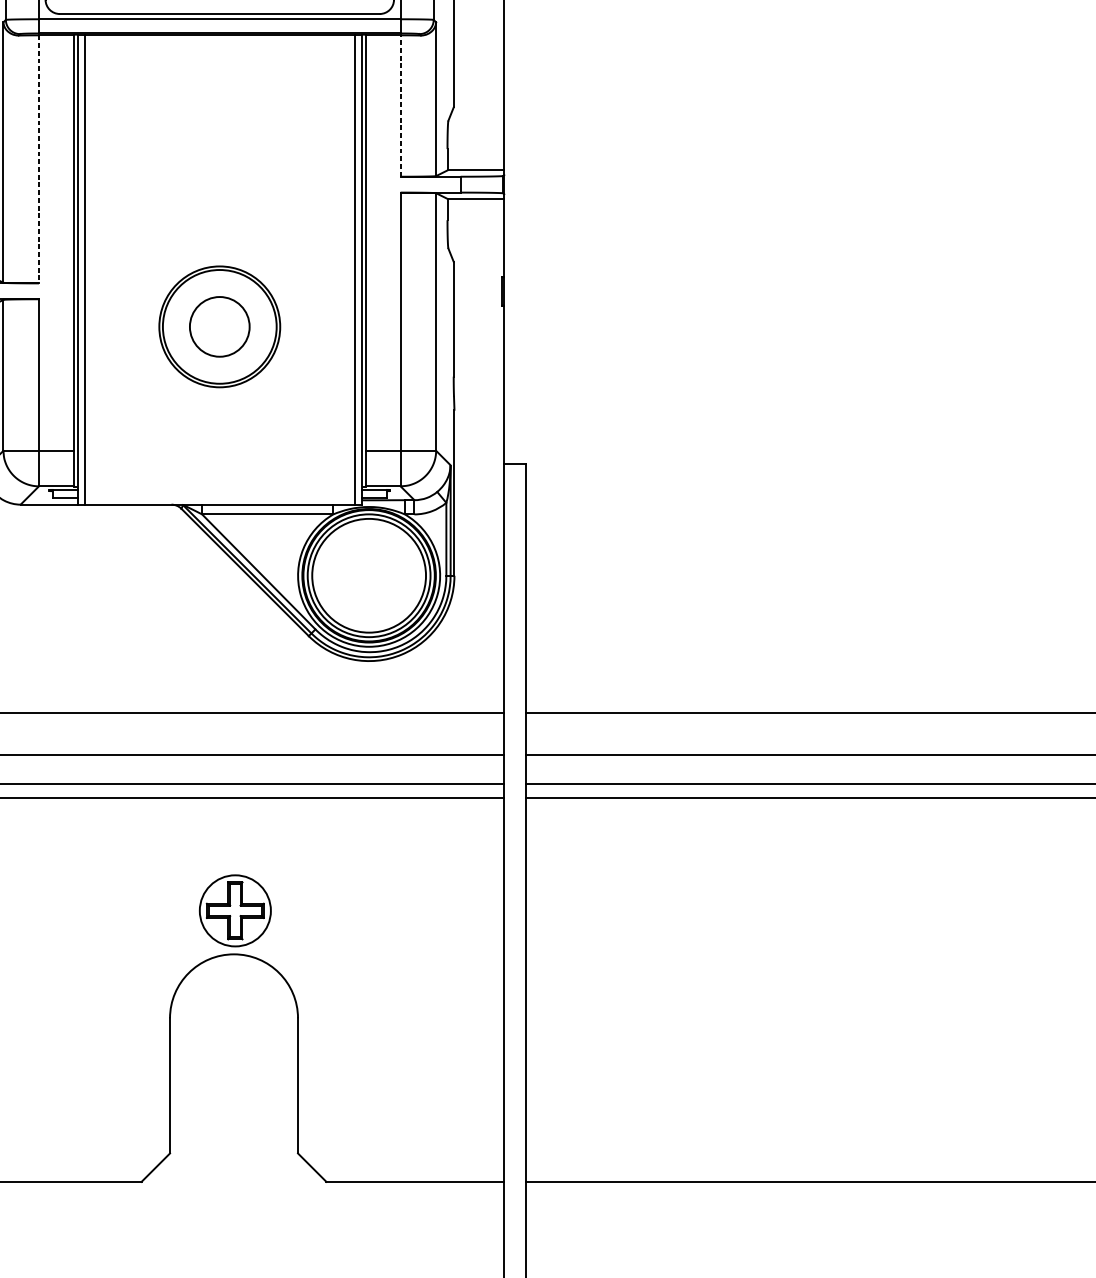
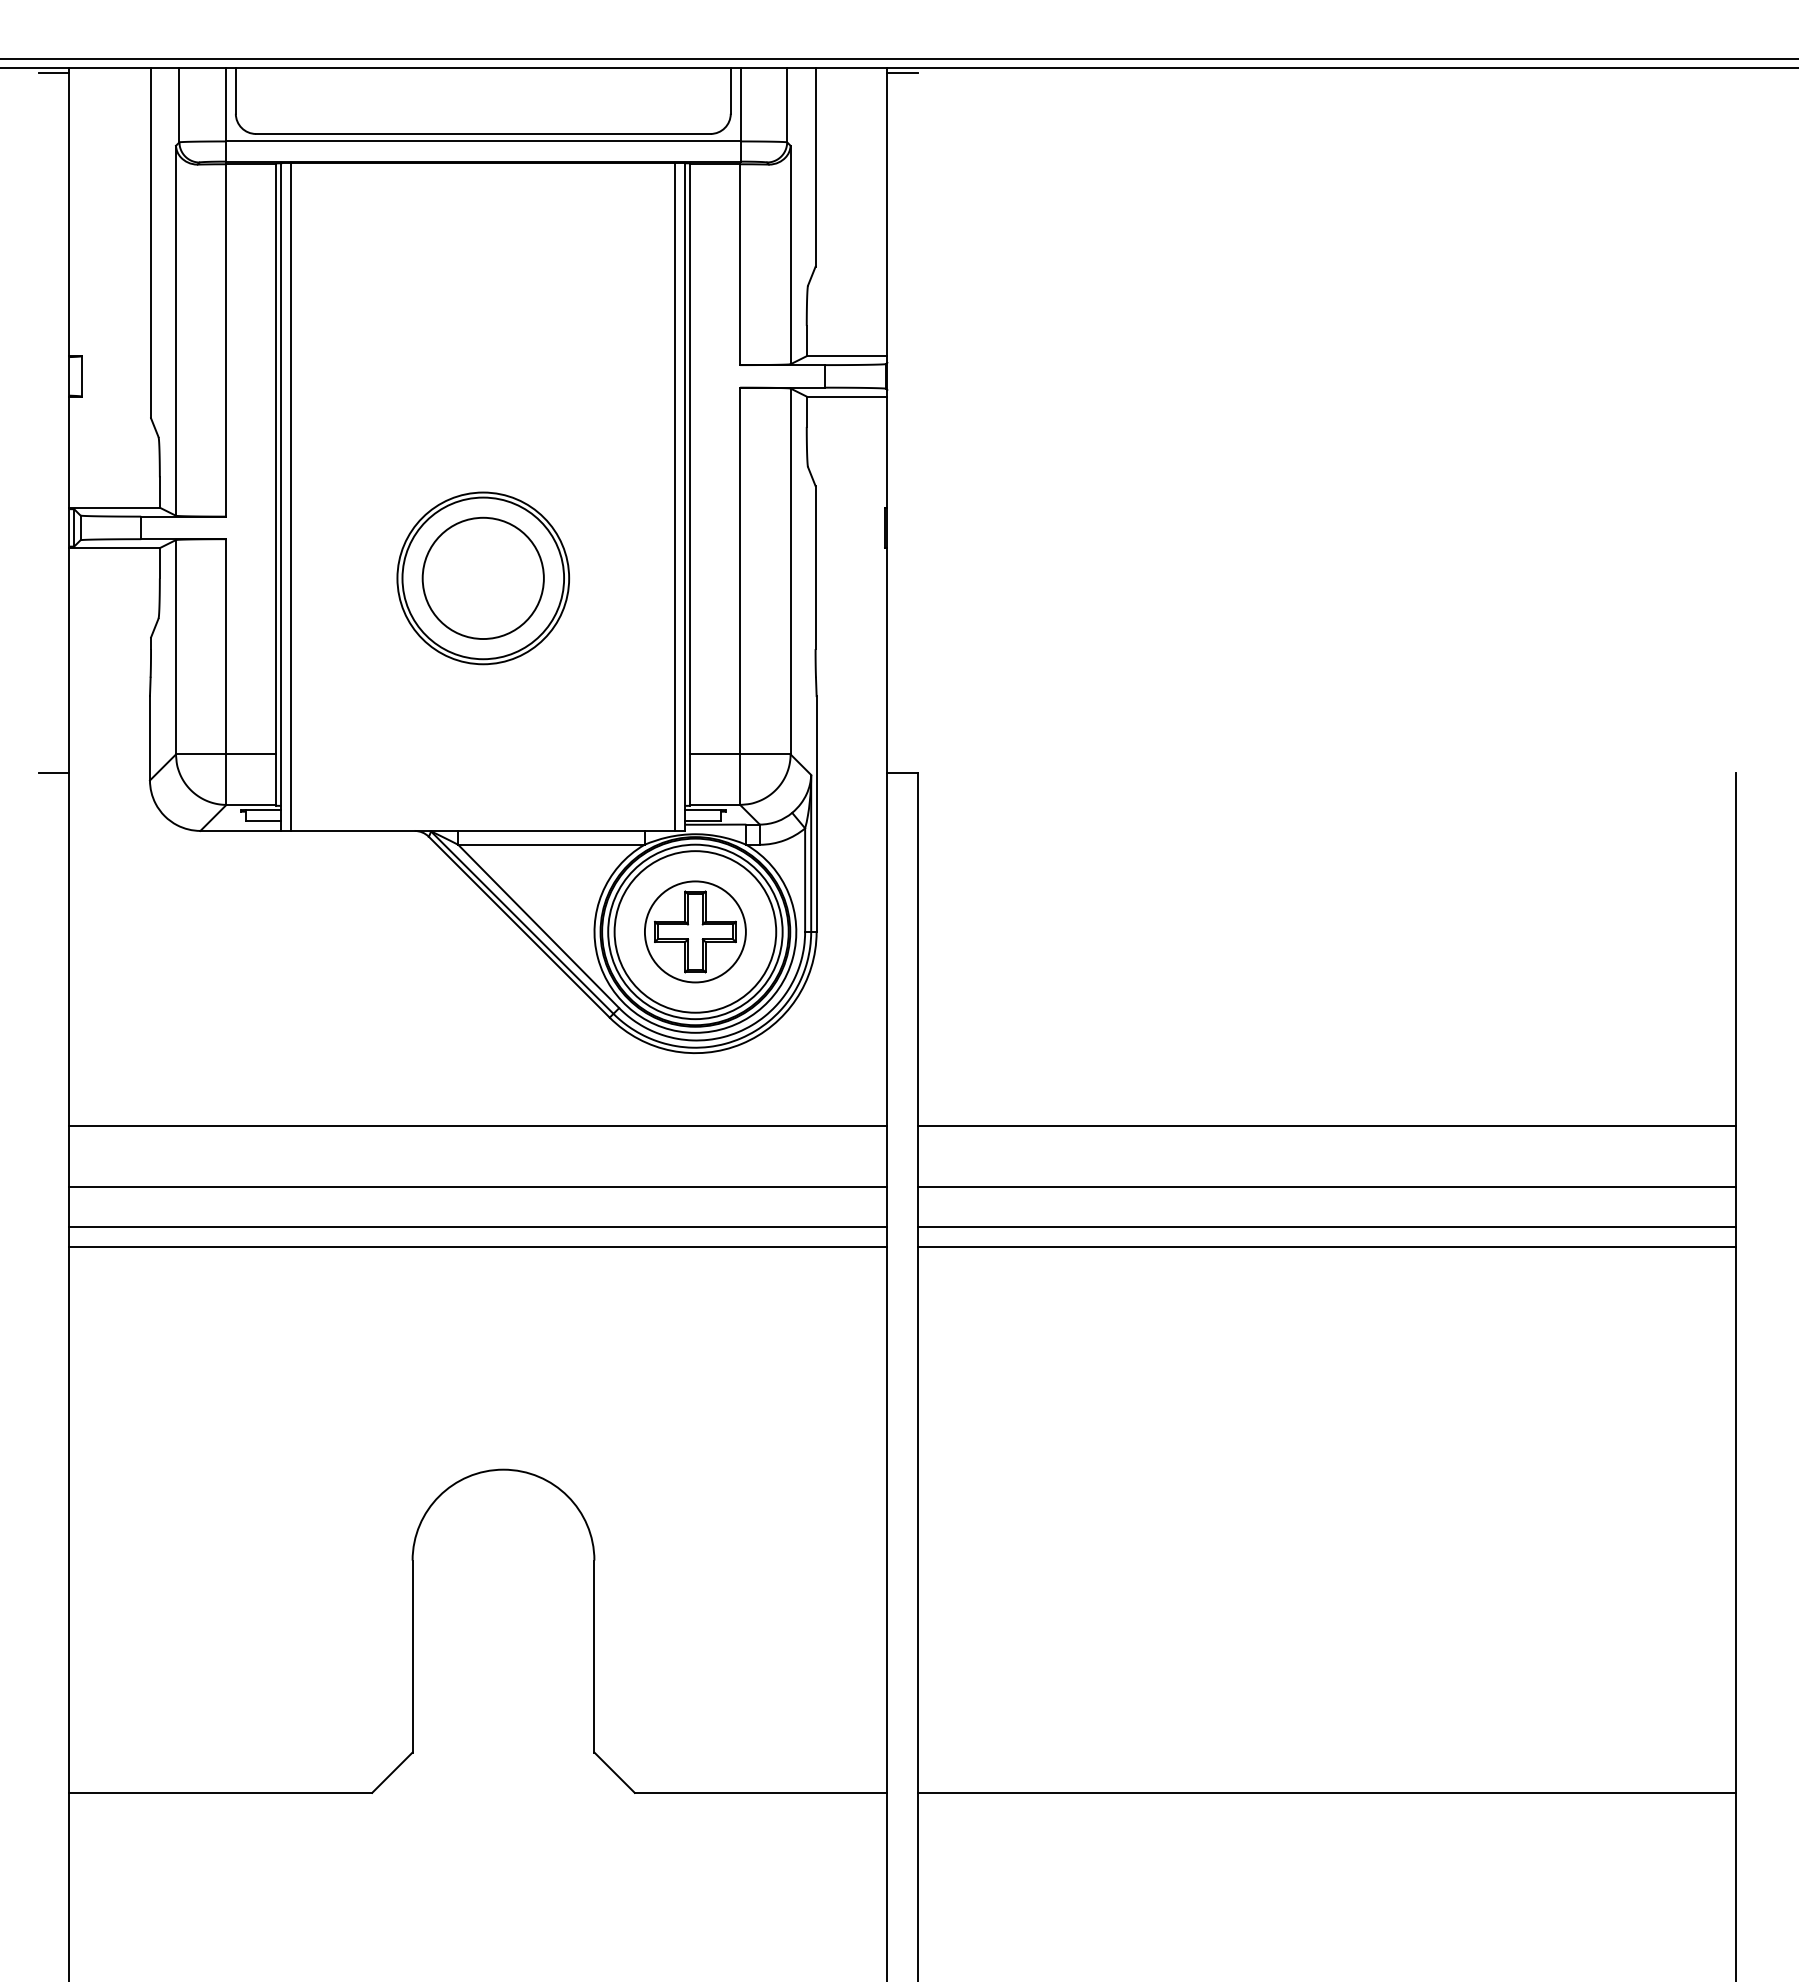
line: (400, 105) -> (740, 264), dashed -> solid
line: (39, 159) -> (226, 340), dashed -> solid
circle: (219, 326) -> (482, 578), size x1.43
part: (235, 910) -> (695, 931), moved

